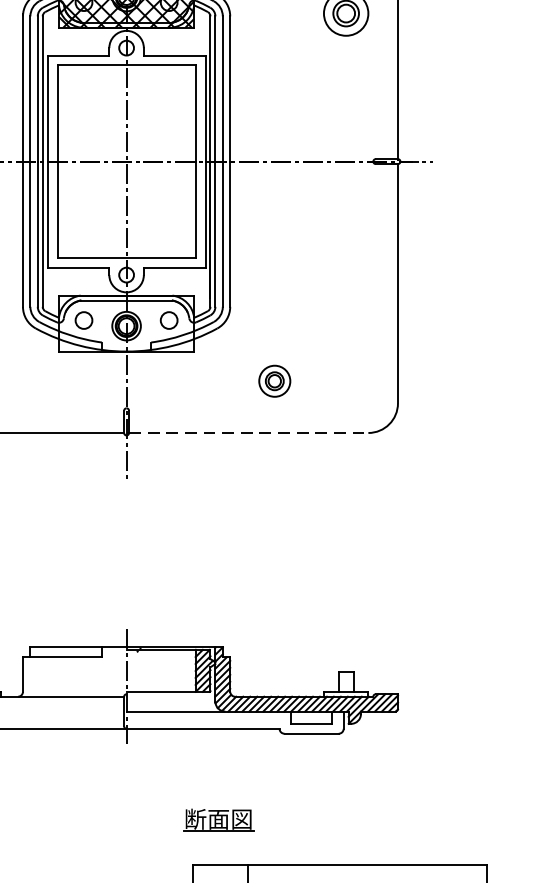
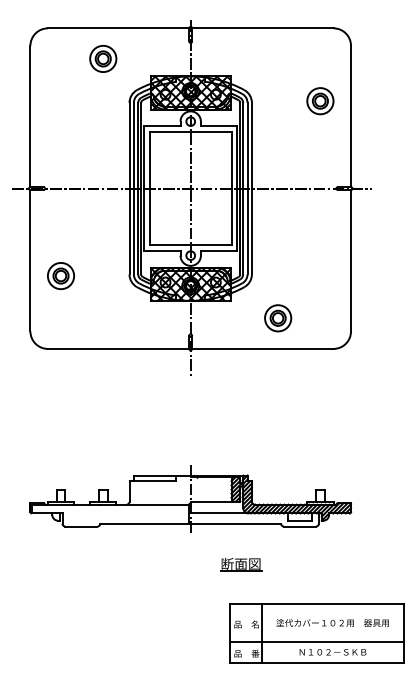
hatch: (126, 322) -> (190, 283), added
part: (275, 381) -> (278, 318), size x1.43
line: (248, 432) -> (262, 348), dashed -> solid
part: (219, 819) -> (241, 564), moved

